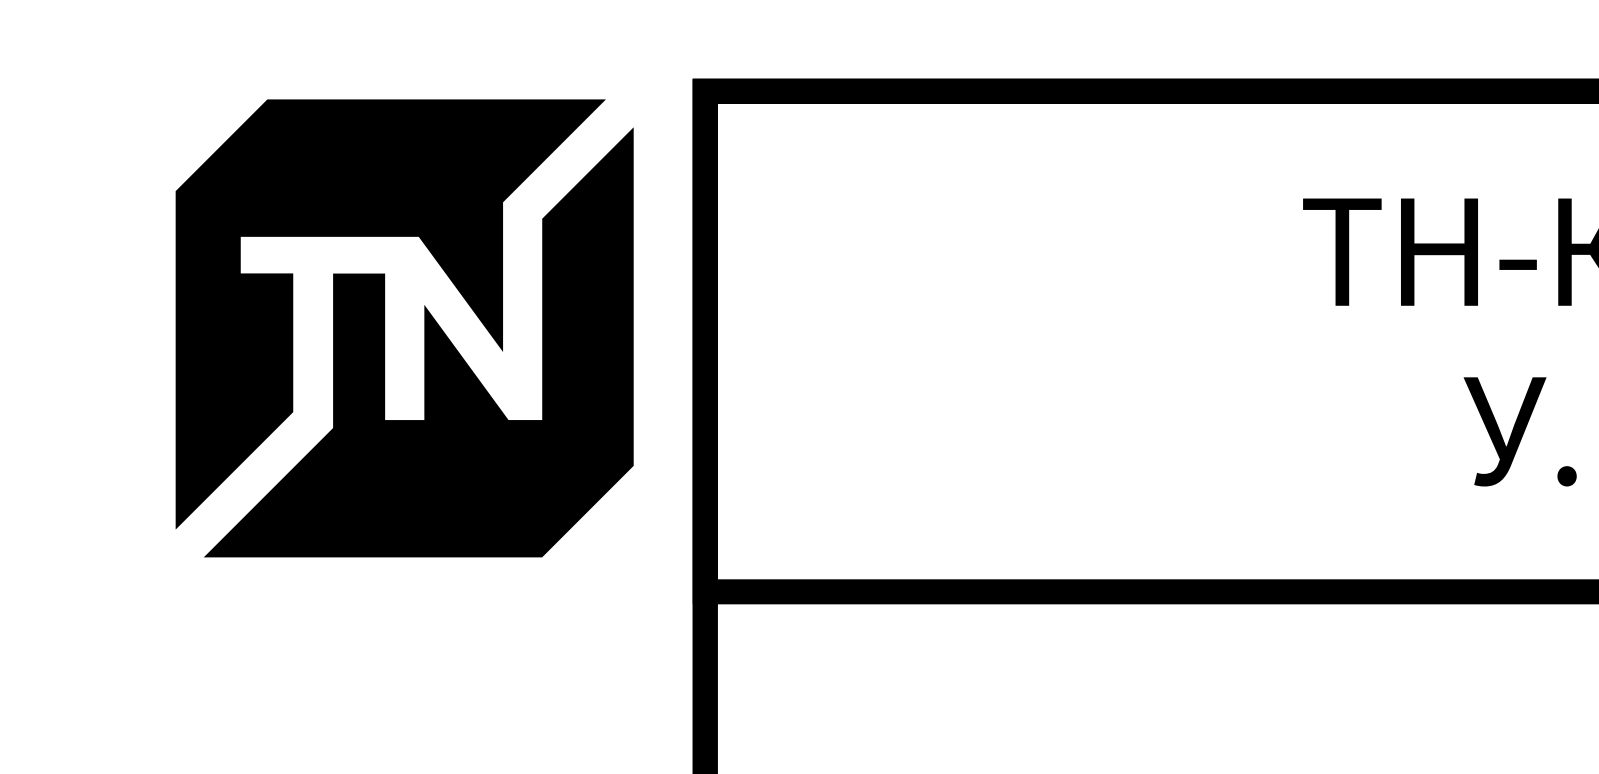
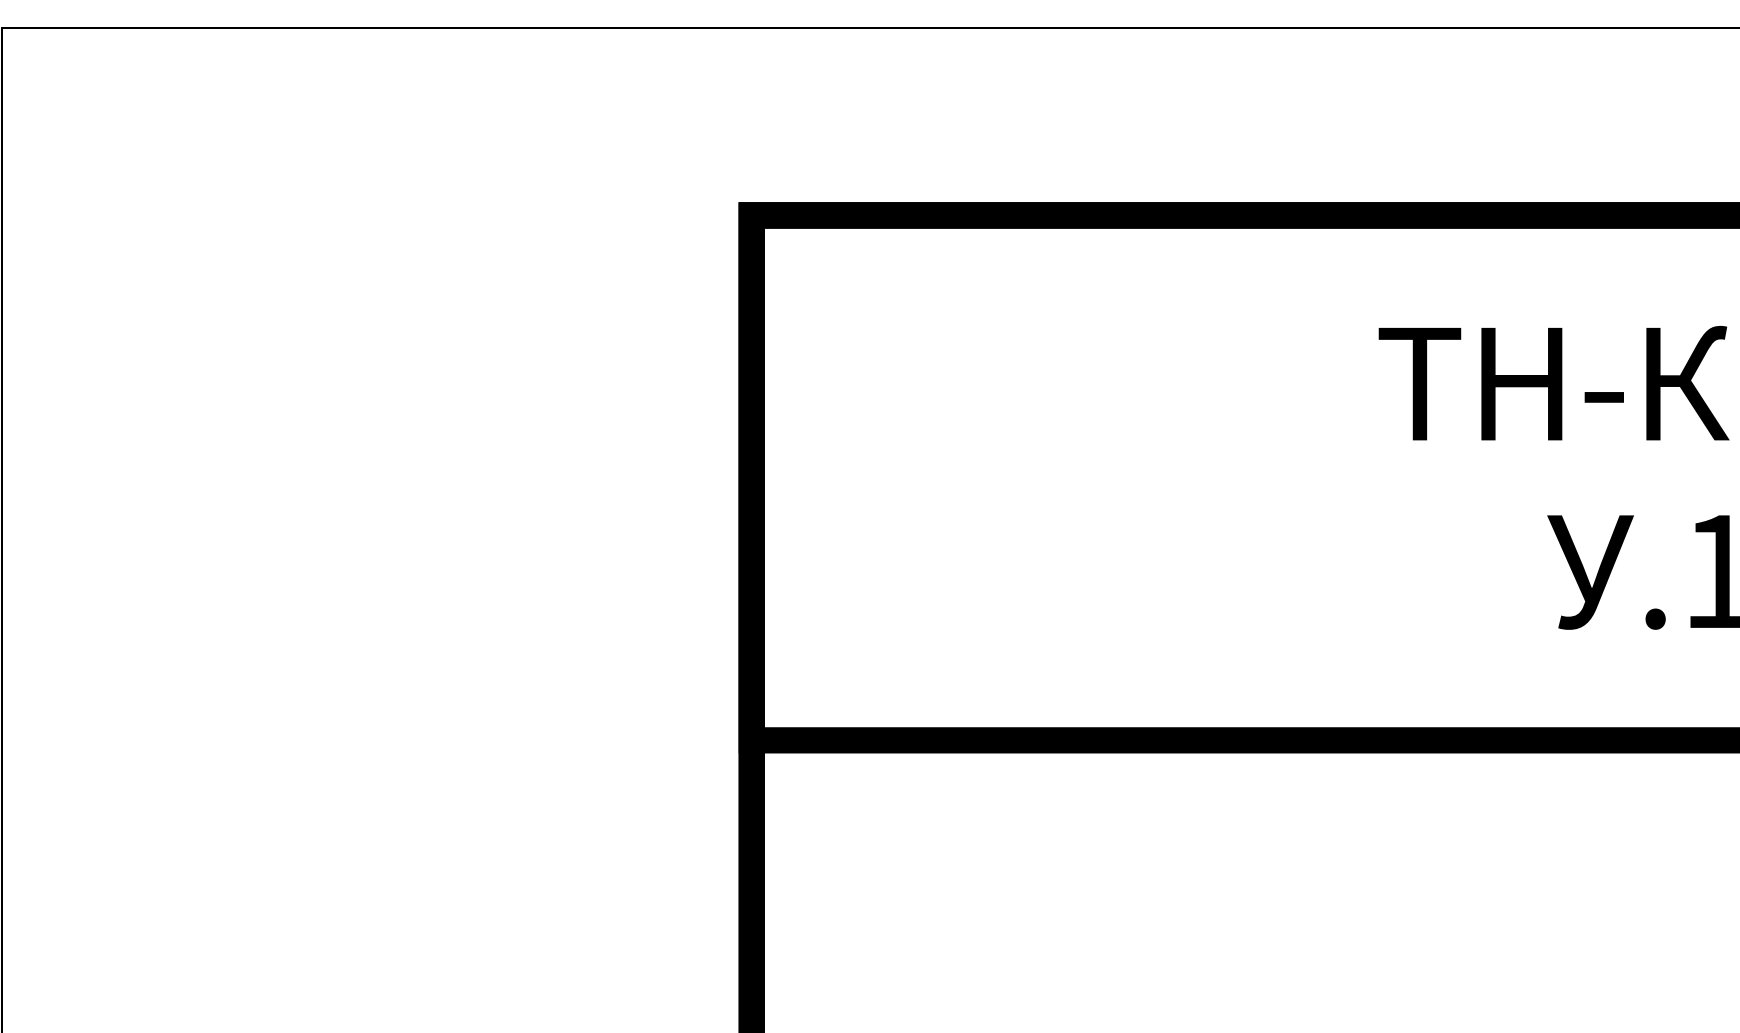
part: (384, 328) -> (415, 464), removed

